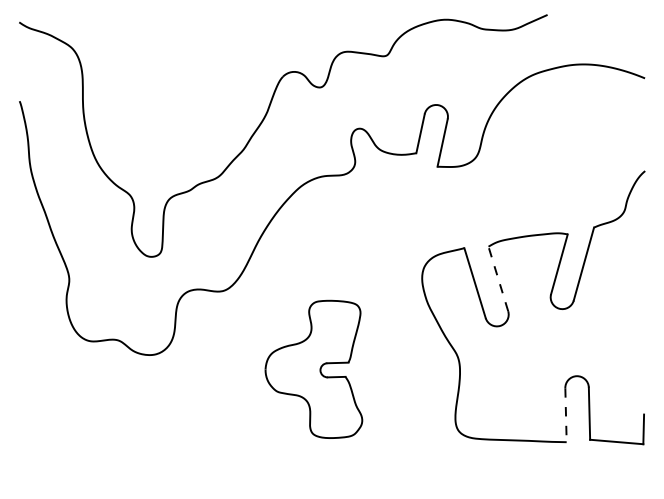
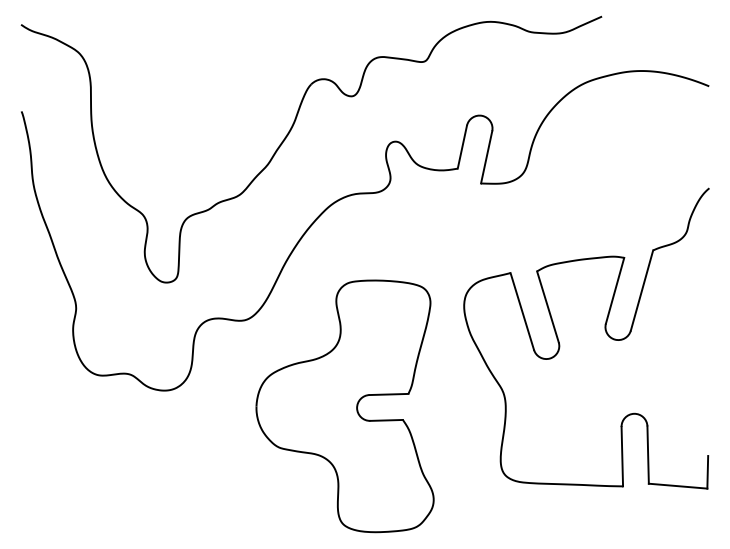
line: (498, 278) -> (548, 306), dashed -> solid
part: (313, 369) -> (344, 406), size x1.67
line: (566, 415) -> (622, 457), dashed -> solid

